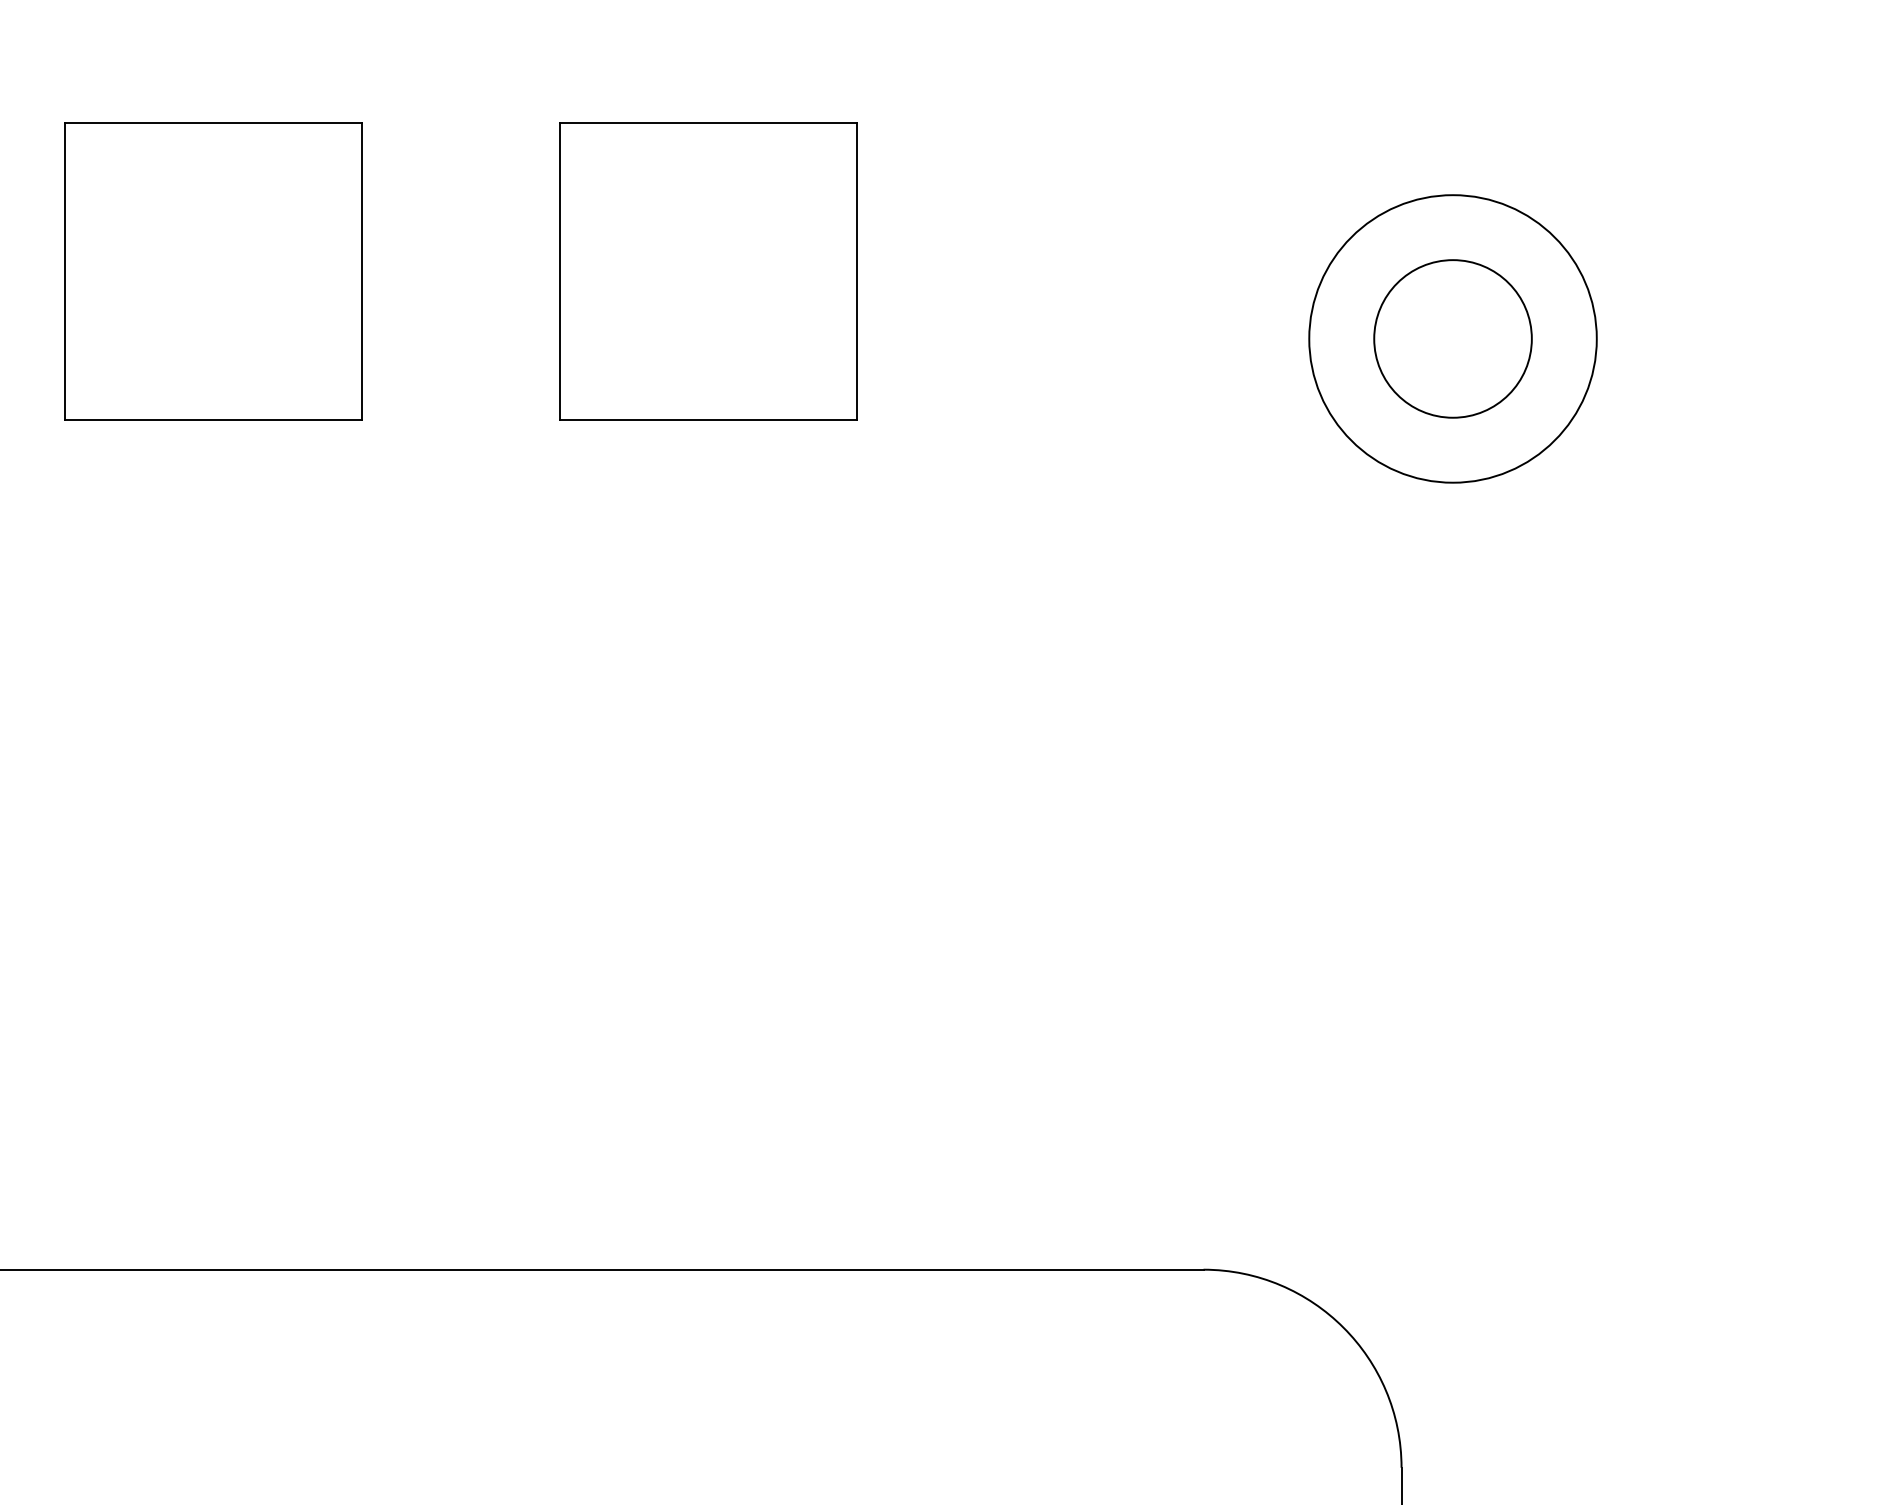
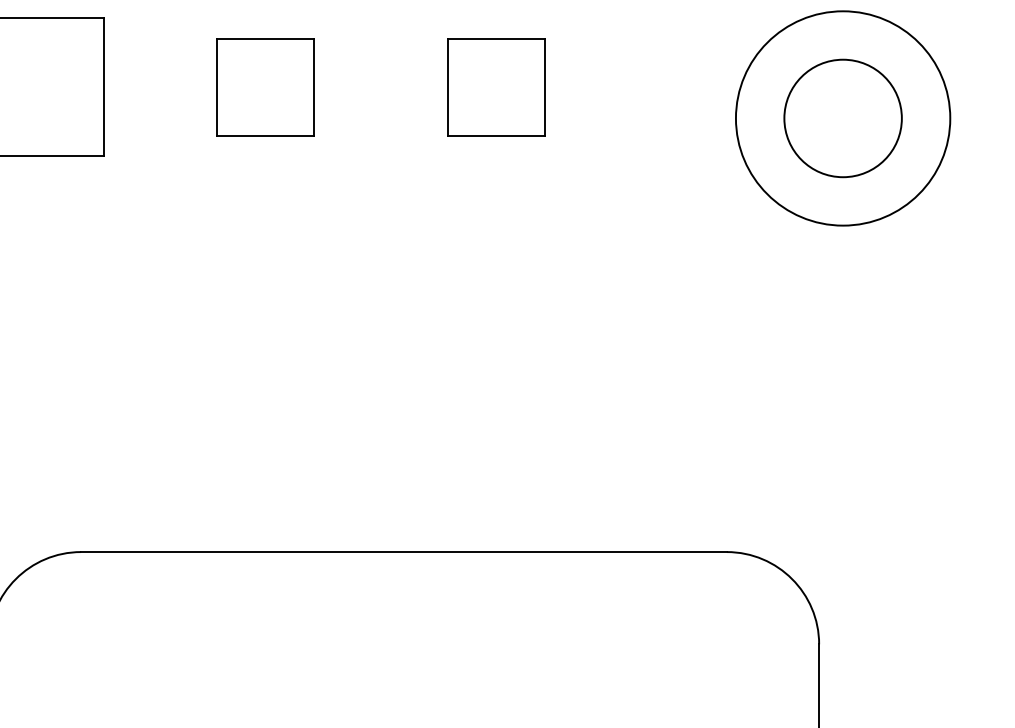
part: (213, 270) -> (265, 86), size x0.7
part: (706, 270) -> (495, 86), size x0.7
circle: (1451, 339) -> (842, 118), size x1.6
circle: (1453, 339) -> (843, 118), size x1.6

